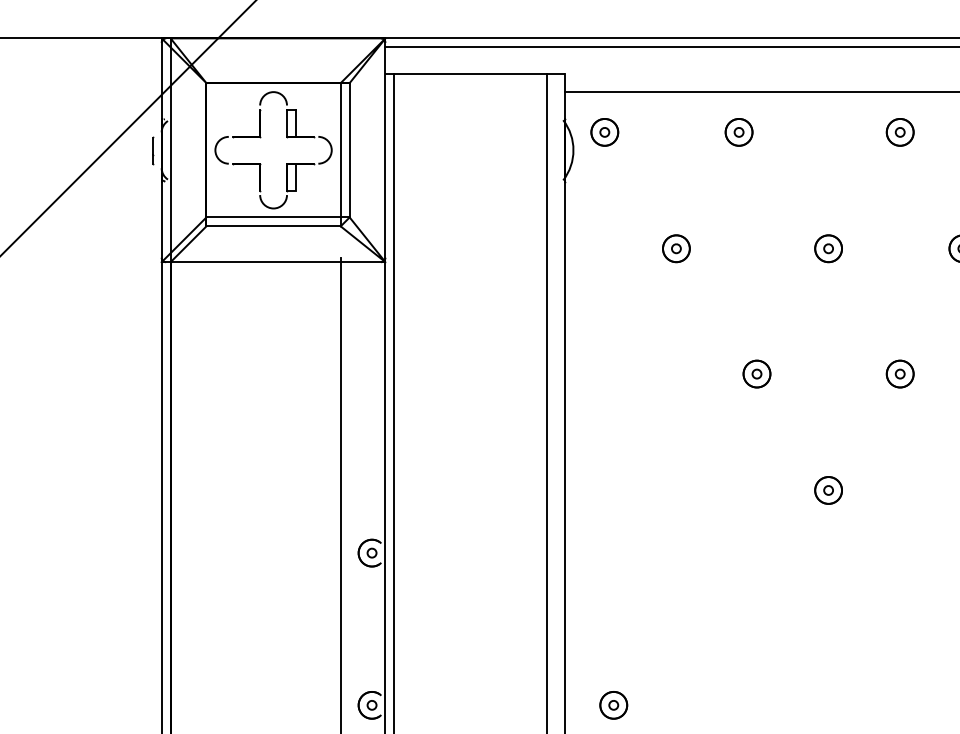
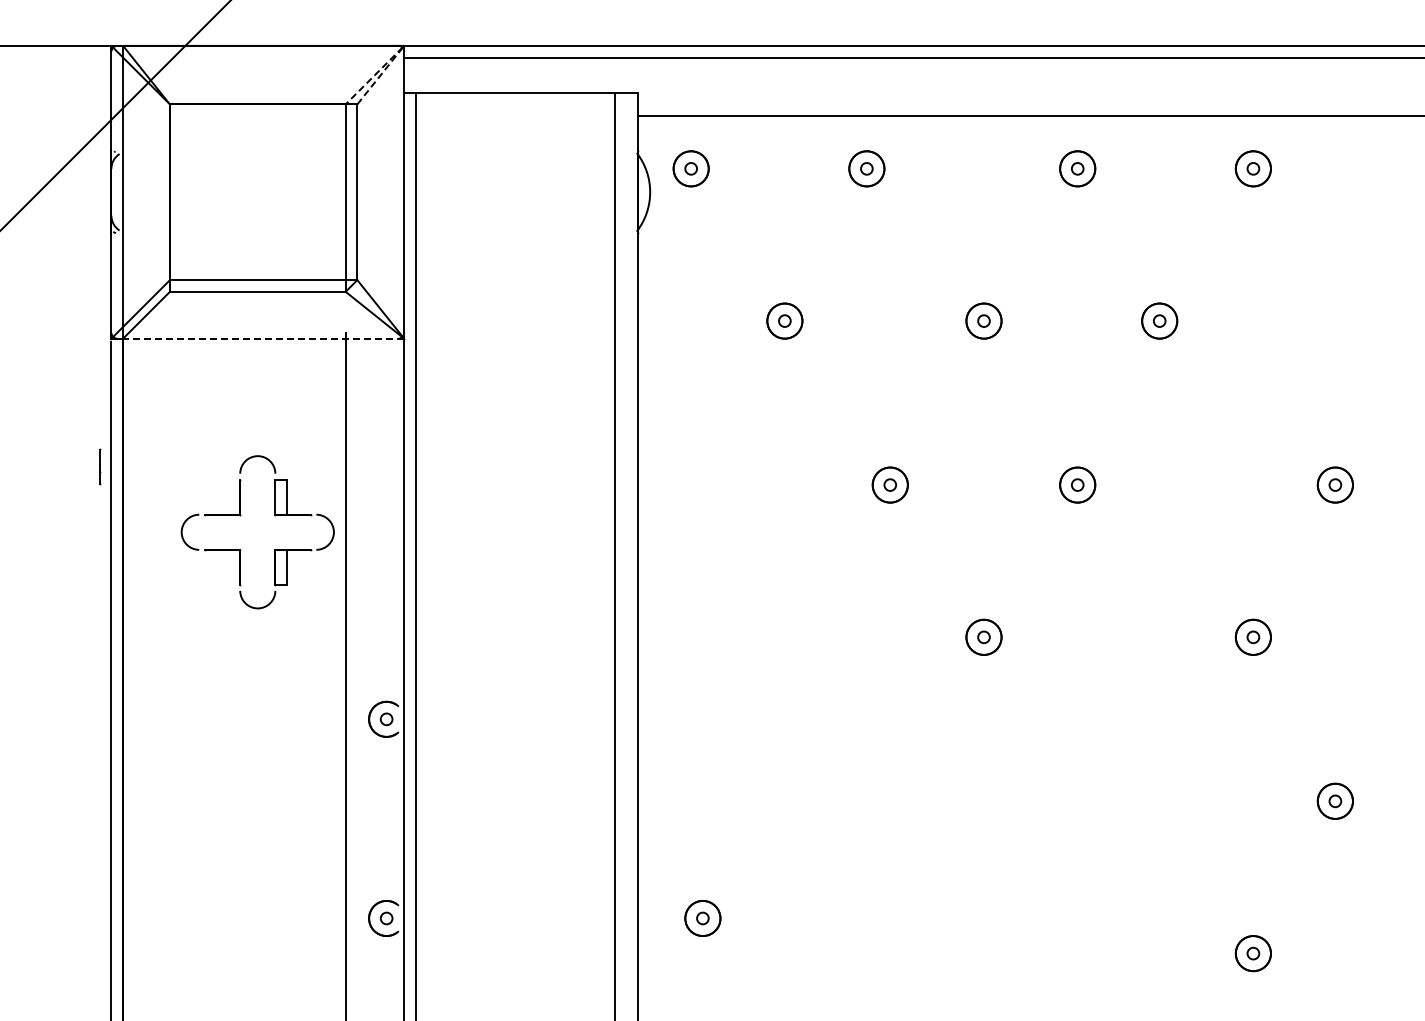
line: (383, 40) -> (401, 48), solid -> dashed
part: (261, 137) -> (241, 515), moved
line: (153, 150) -> (100, 466), moved
line: (277, 262) -> (263, 338), solid -> dashed

